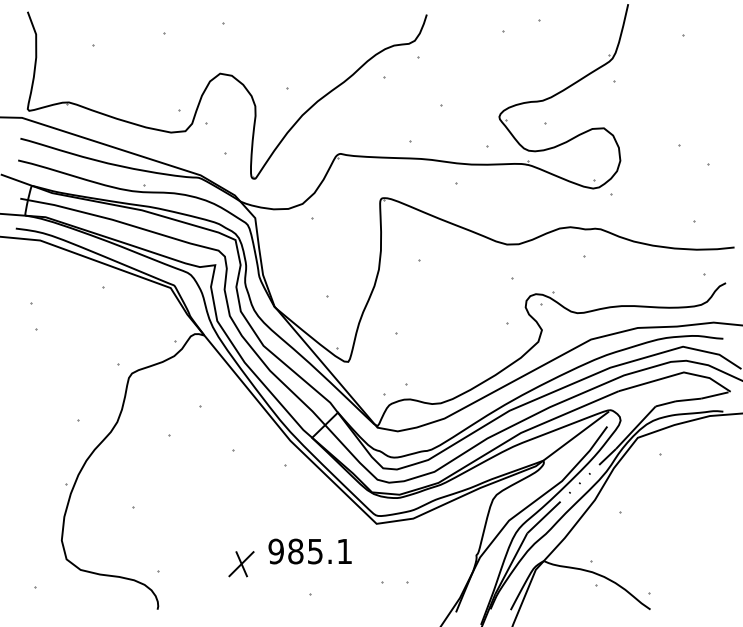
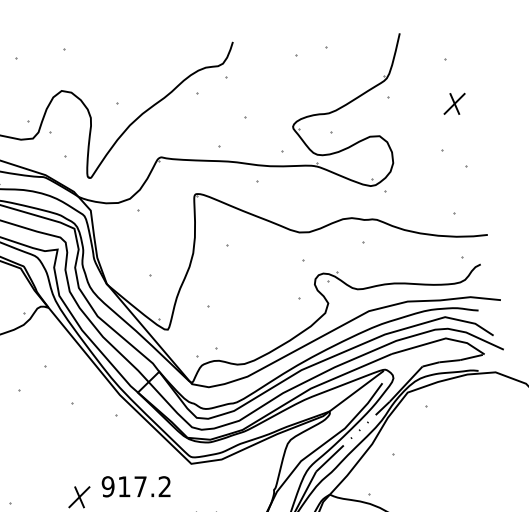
part: (694, 89) -> (454, 104), added
text: (319, 551) -> (144, 486), 985.1 -> 917.2

